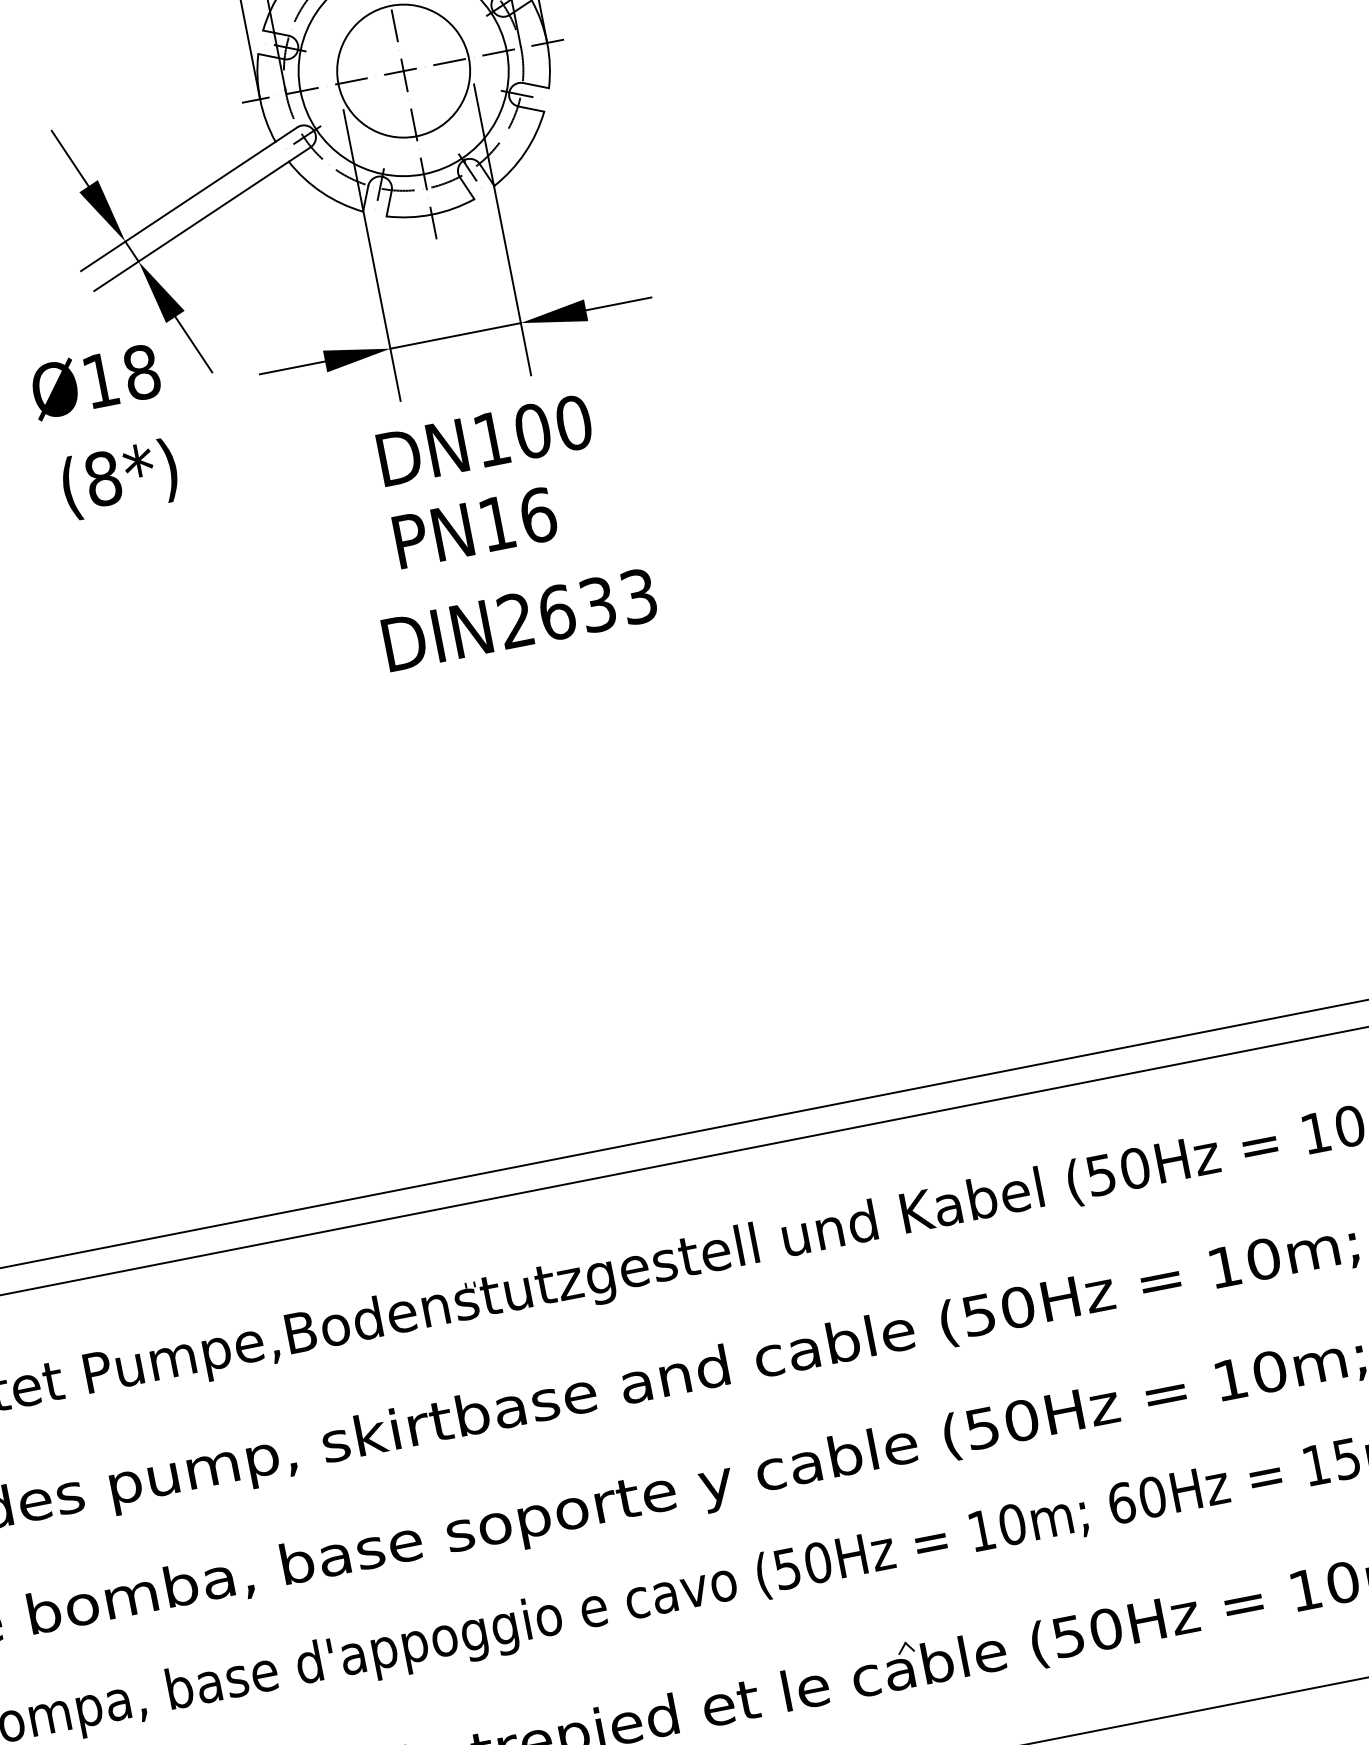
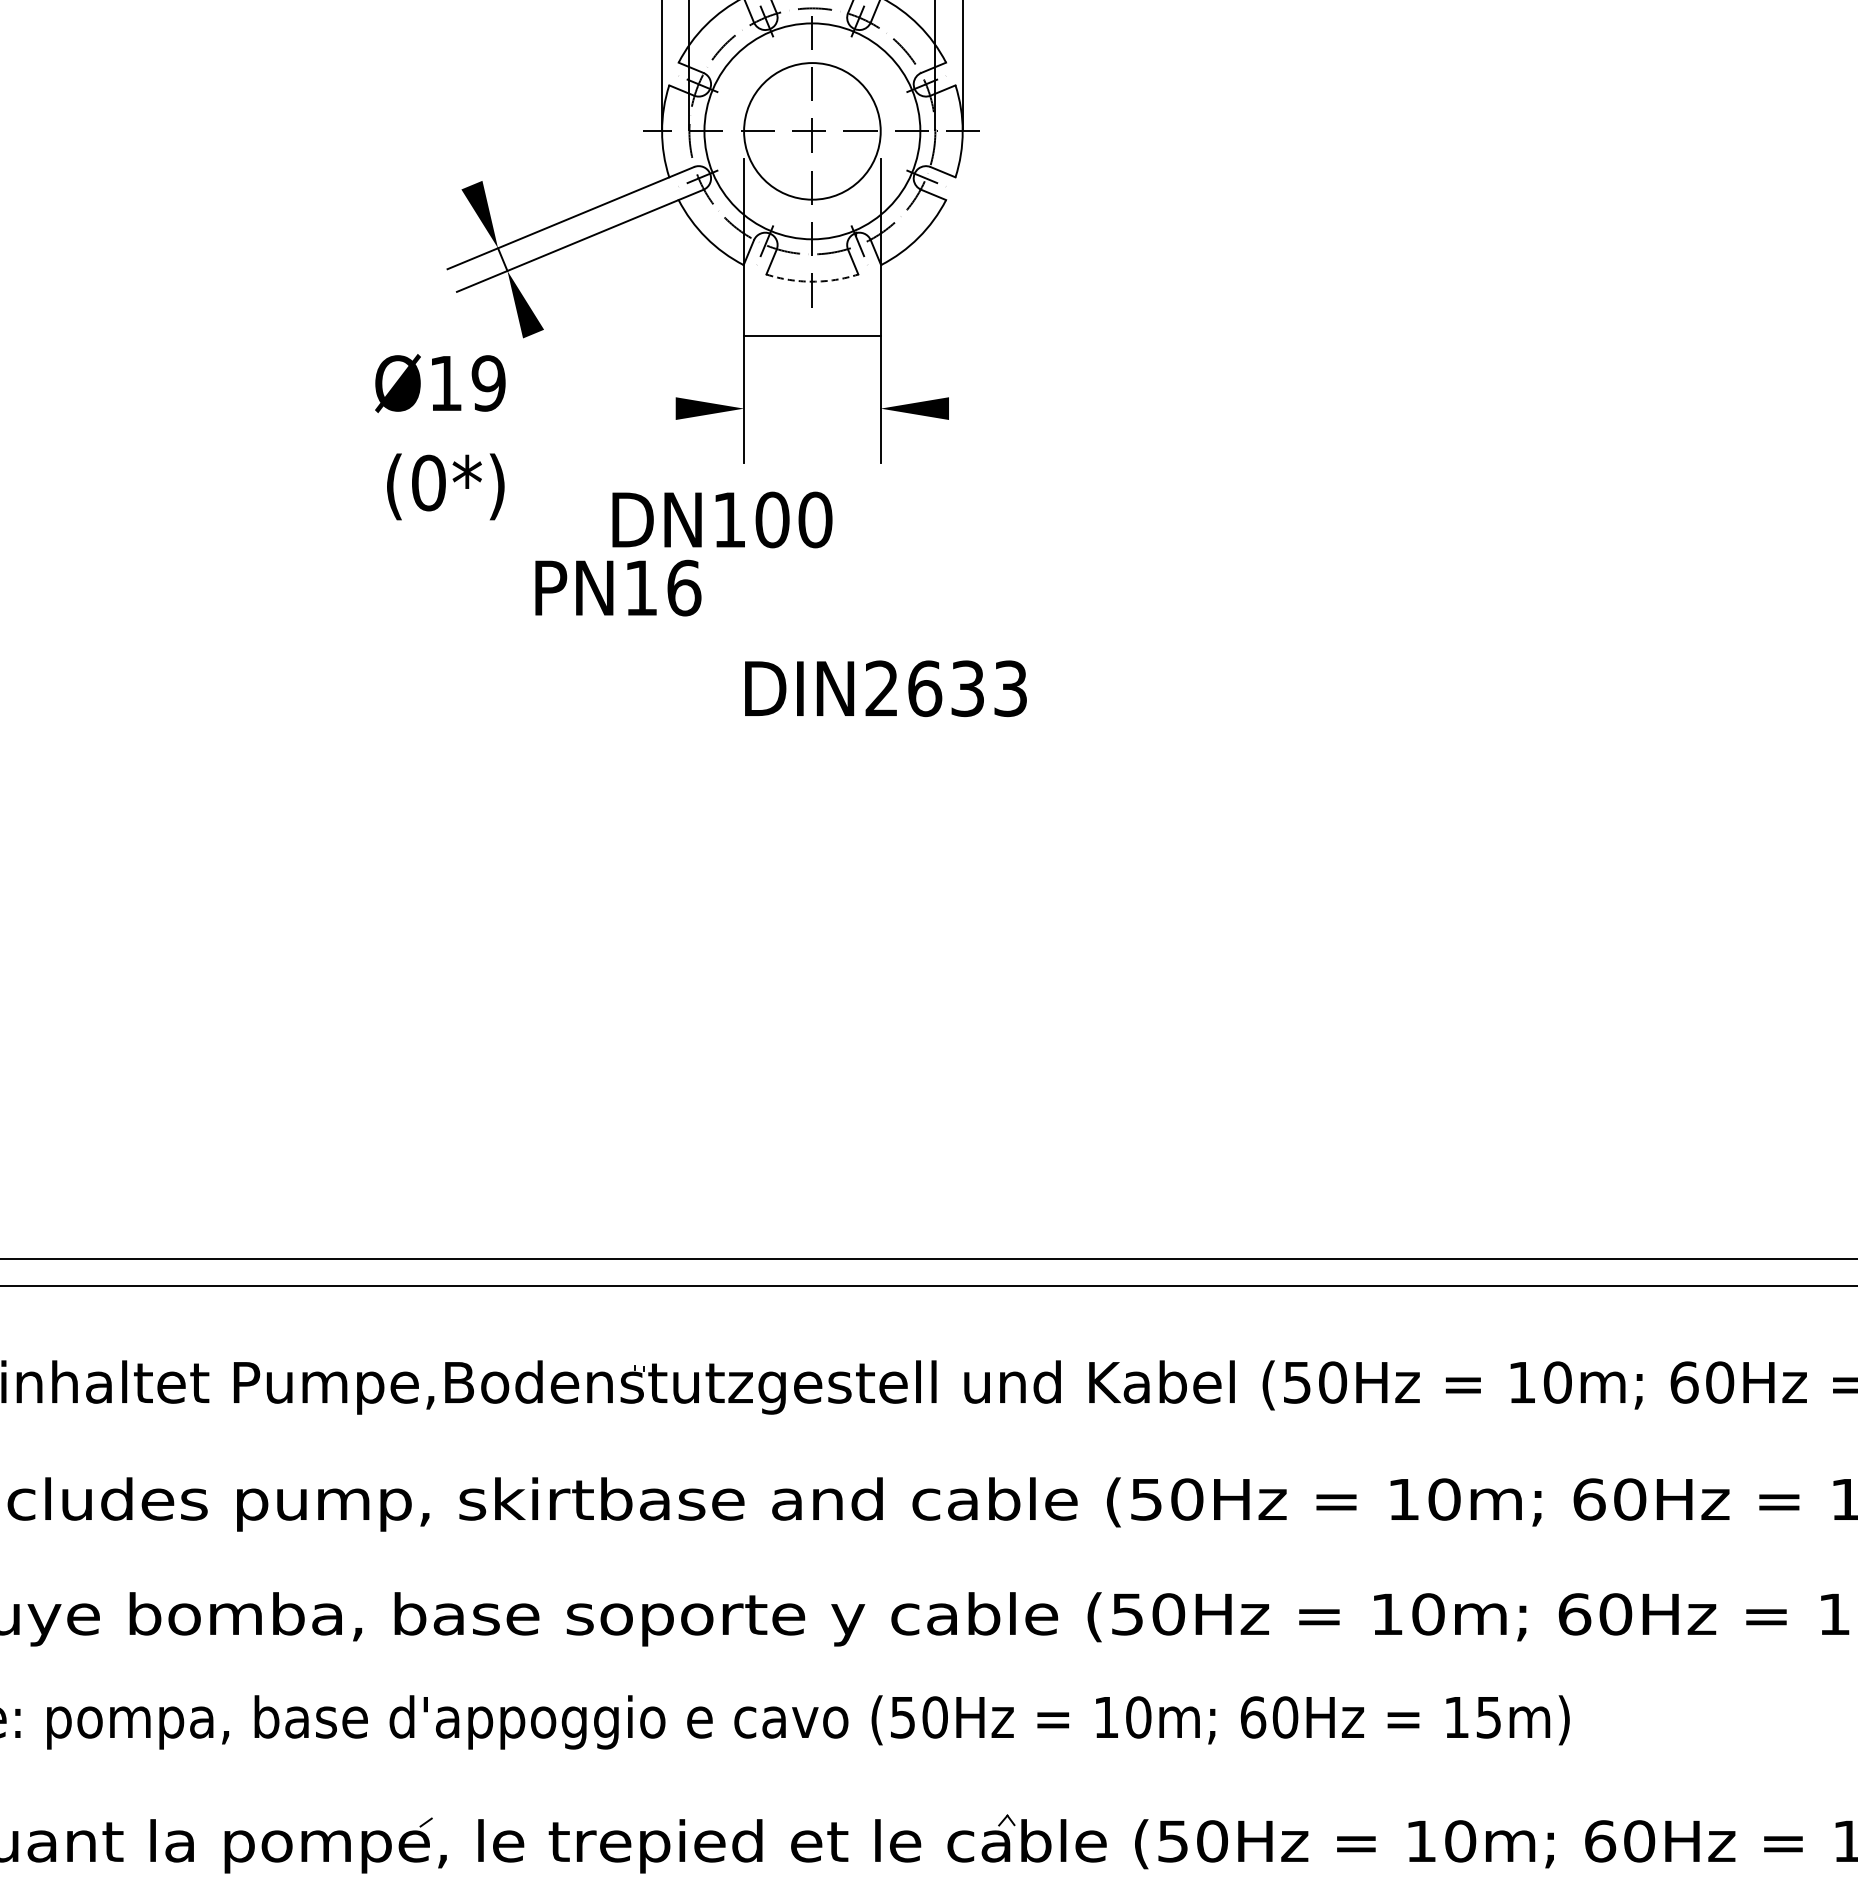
line: (69, 158) -> (458, 153), removed
arc: (431, 214) -> (812, 281), solid -> dashed
line: (618, 303) -> (983, 408), removed
line: (455, 335) -> (812, 335), moved
line: (193, 344) -> (546, 365), removed
line: (292, 367) -> (641, 408), removed
text: (141, 372) -> (488, 383), Ø18 -> Ø19
text: (485, 440) -> (722, 519), moved
text: (103, 479) -> (428, 483), (8*) -> (0*)
text: (475, 527) -> (618, 587), moved
text: (519, 619) -> (885, 688), moved

